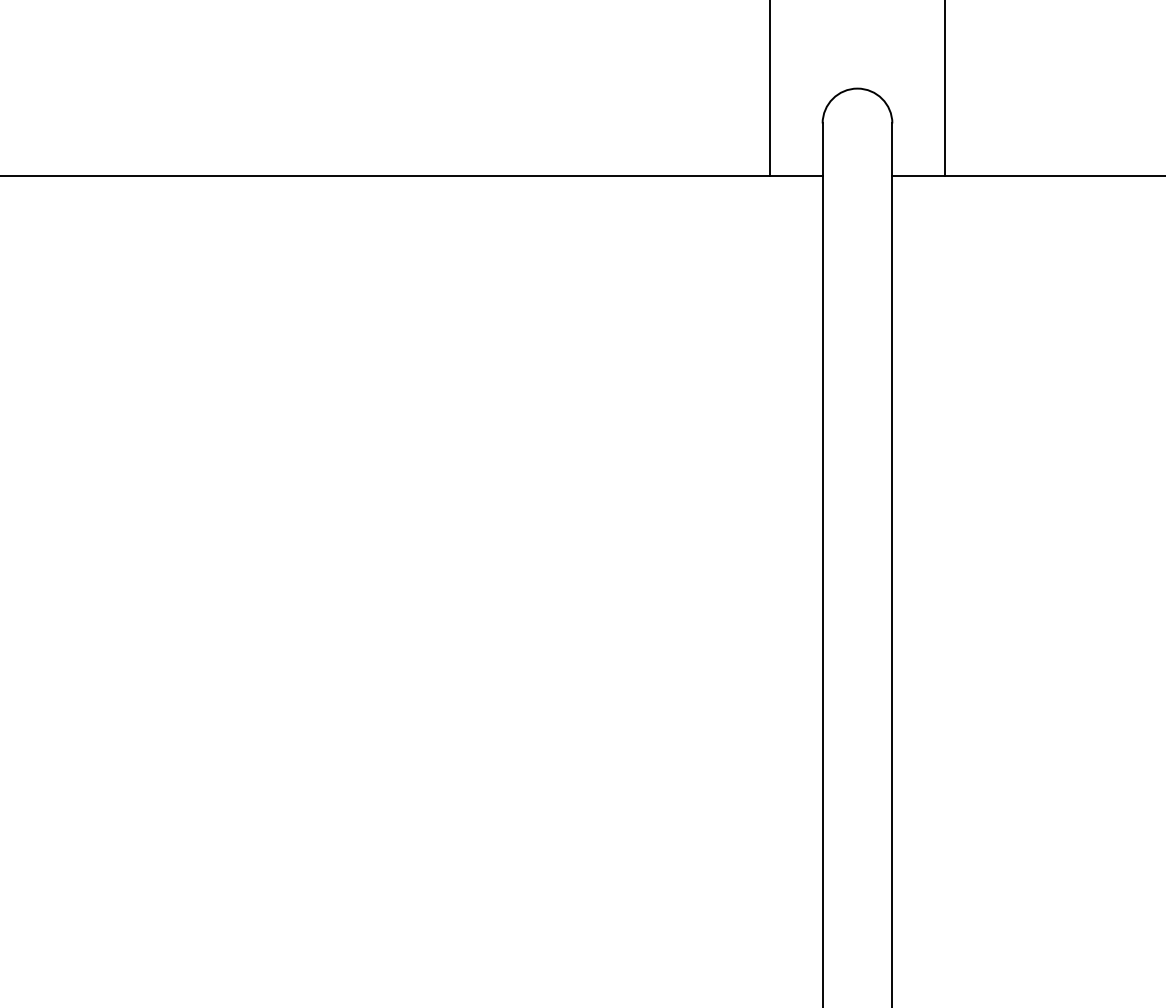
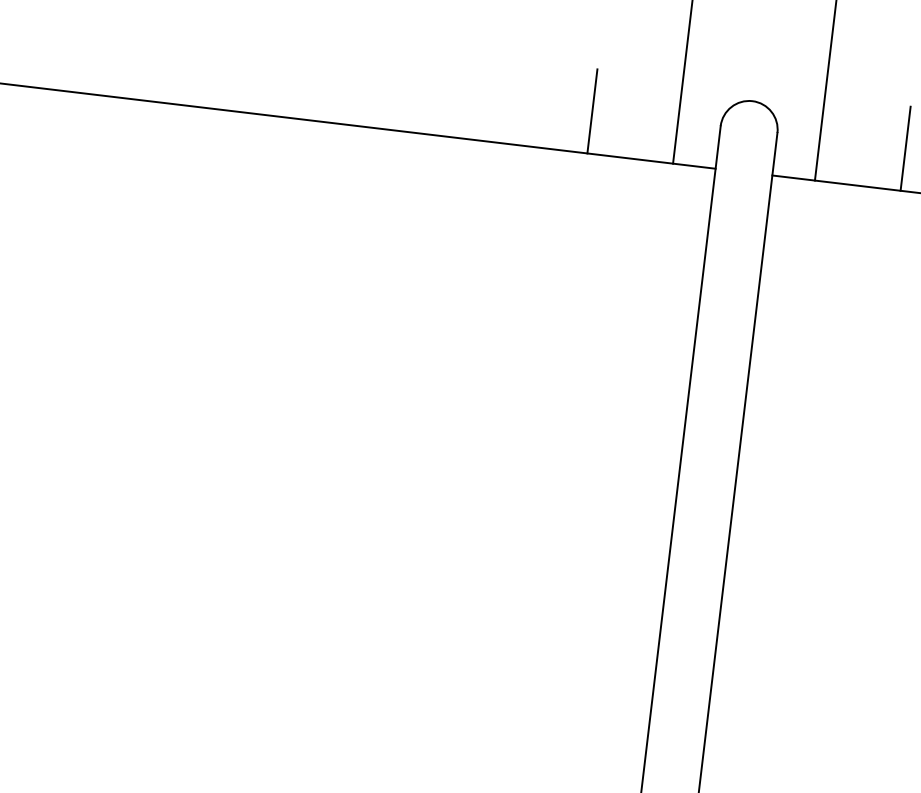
line: (665, 123) -> (592, 110), added
line: (1049, 123) -> (905, 148), added

